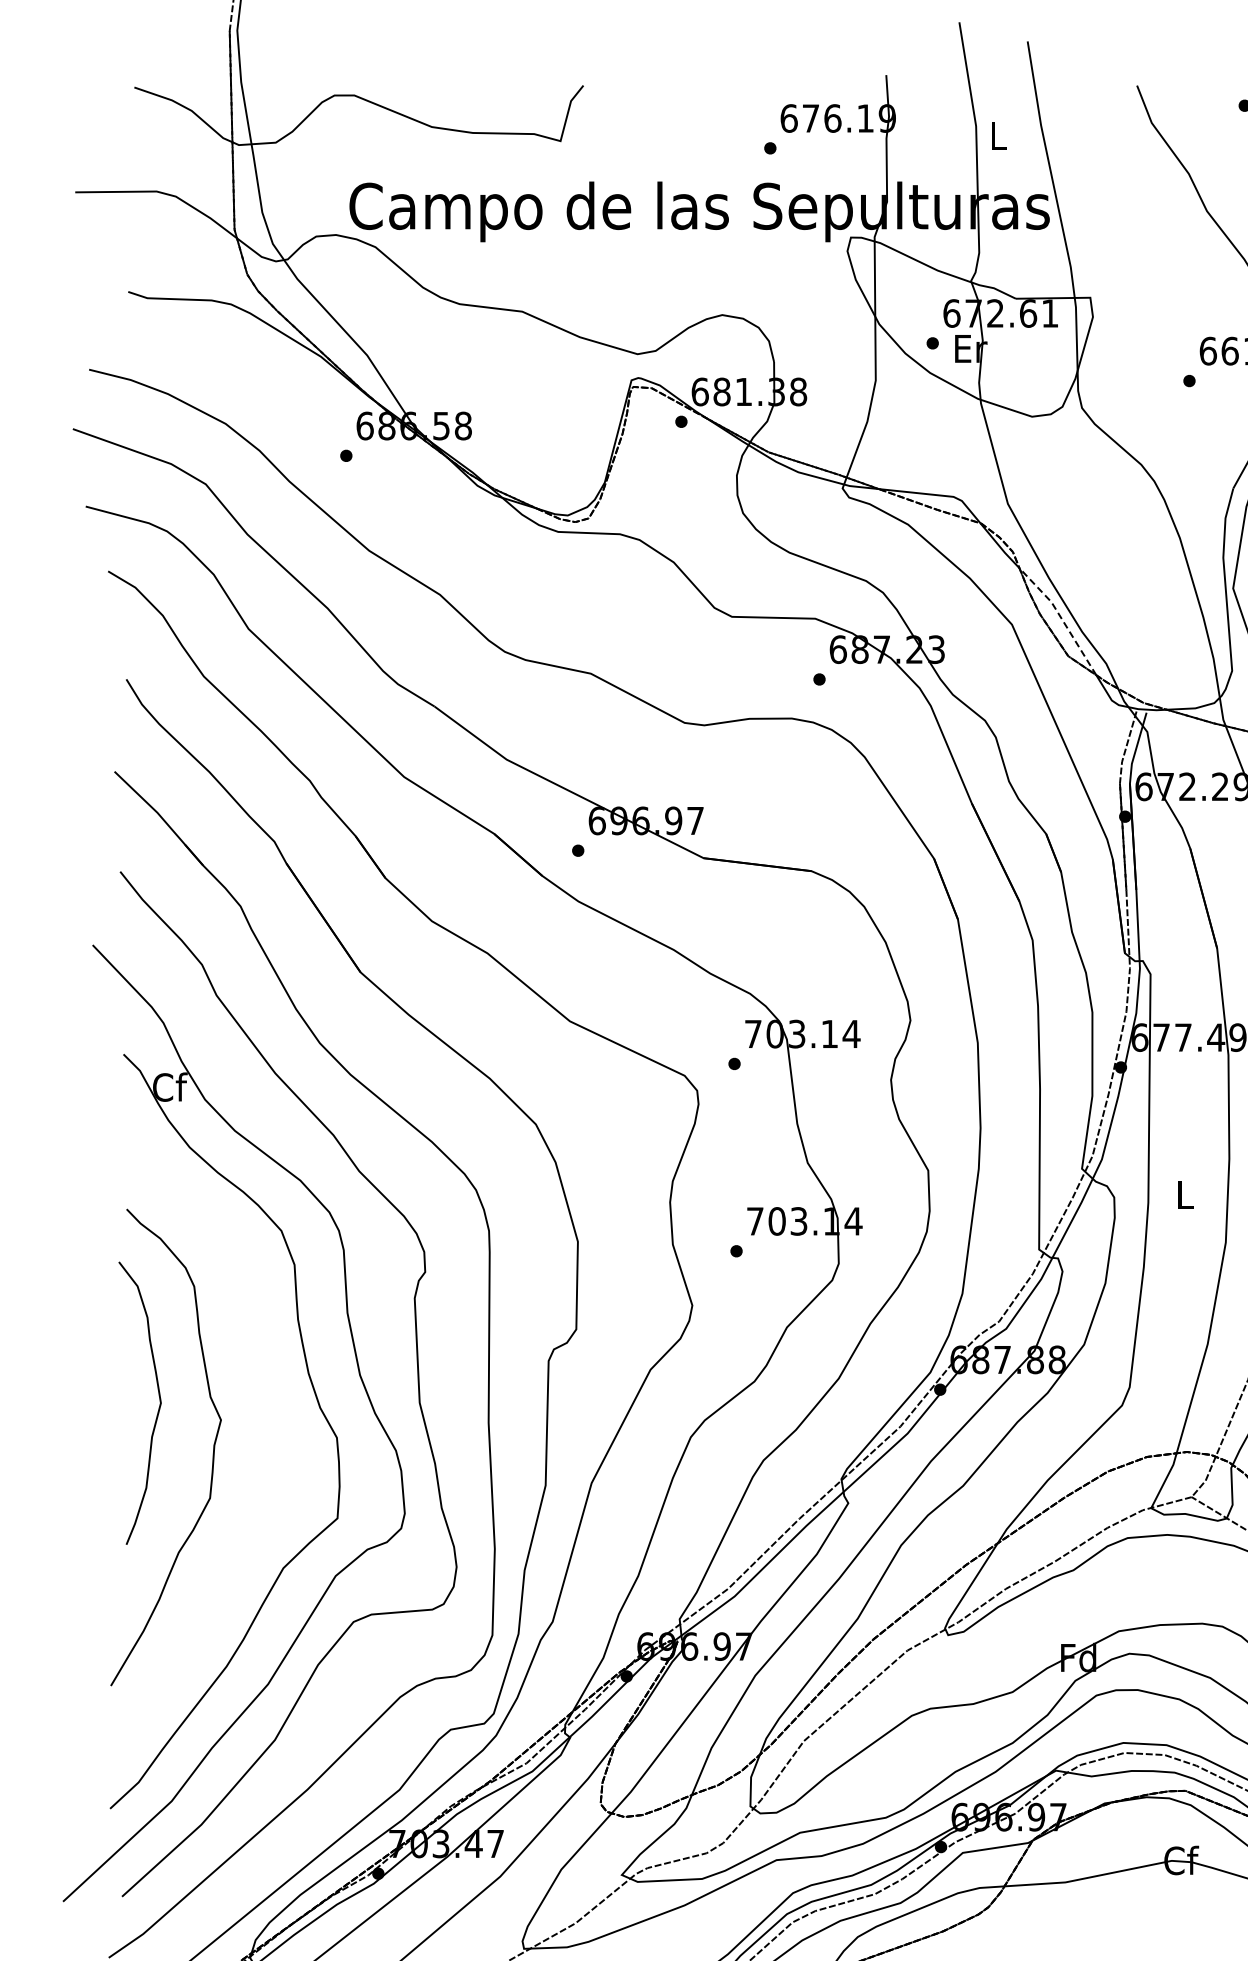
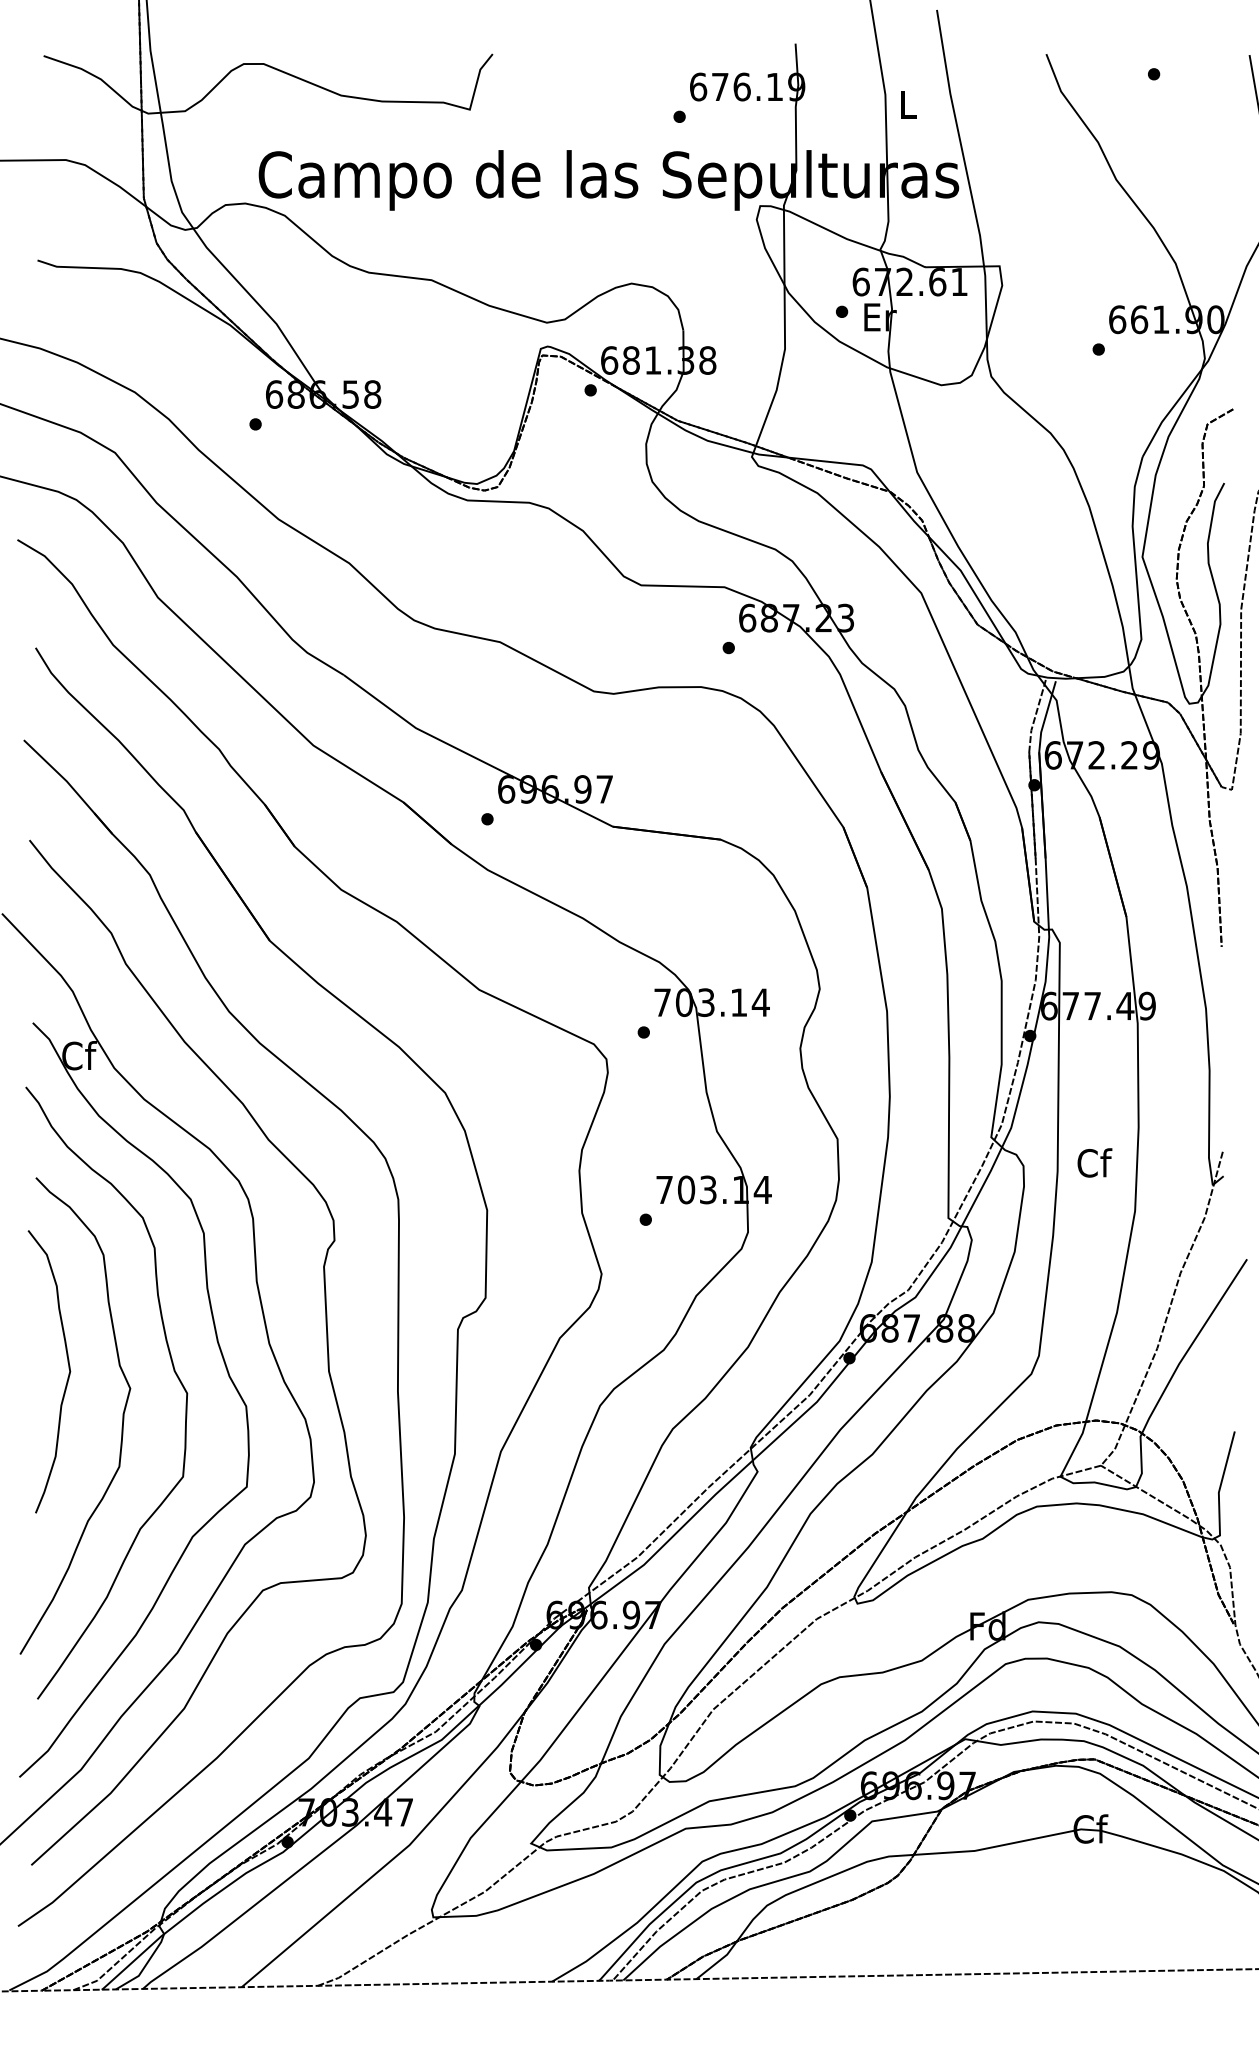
line: (1061, 617) -> (970, 586), dashed -> solid
text: (1185, 1193) -> (1094, 1162), L -> Cf
curve: (264, 1402) -> (173, 1371), added

